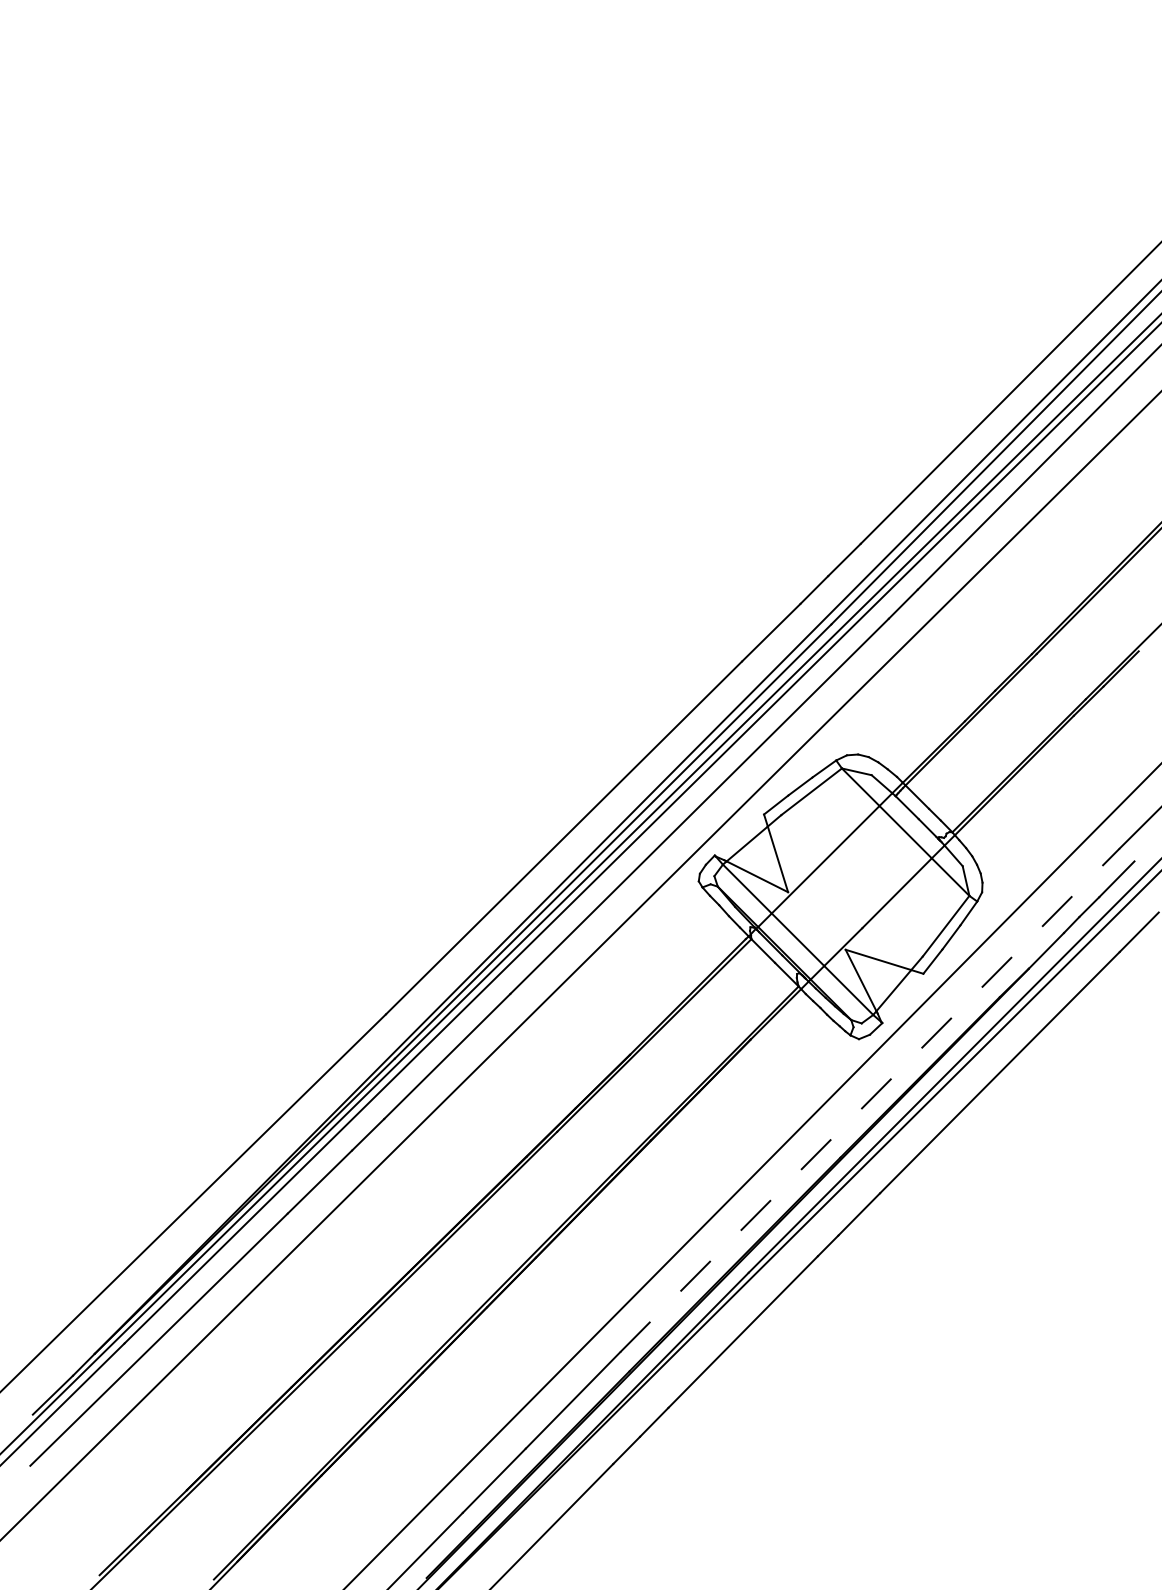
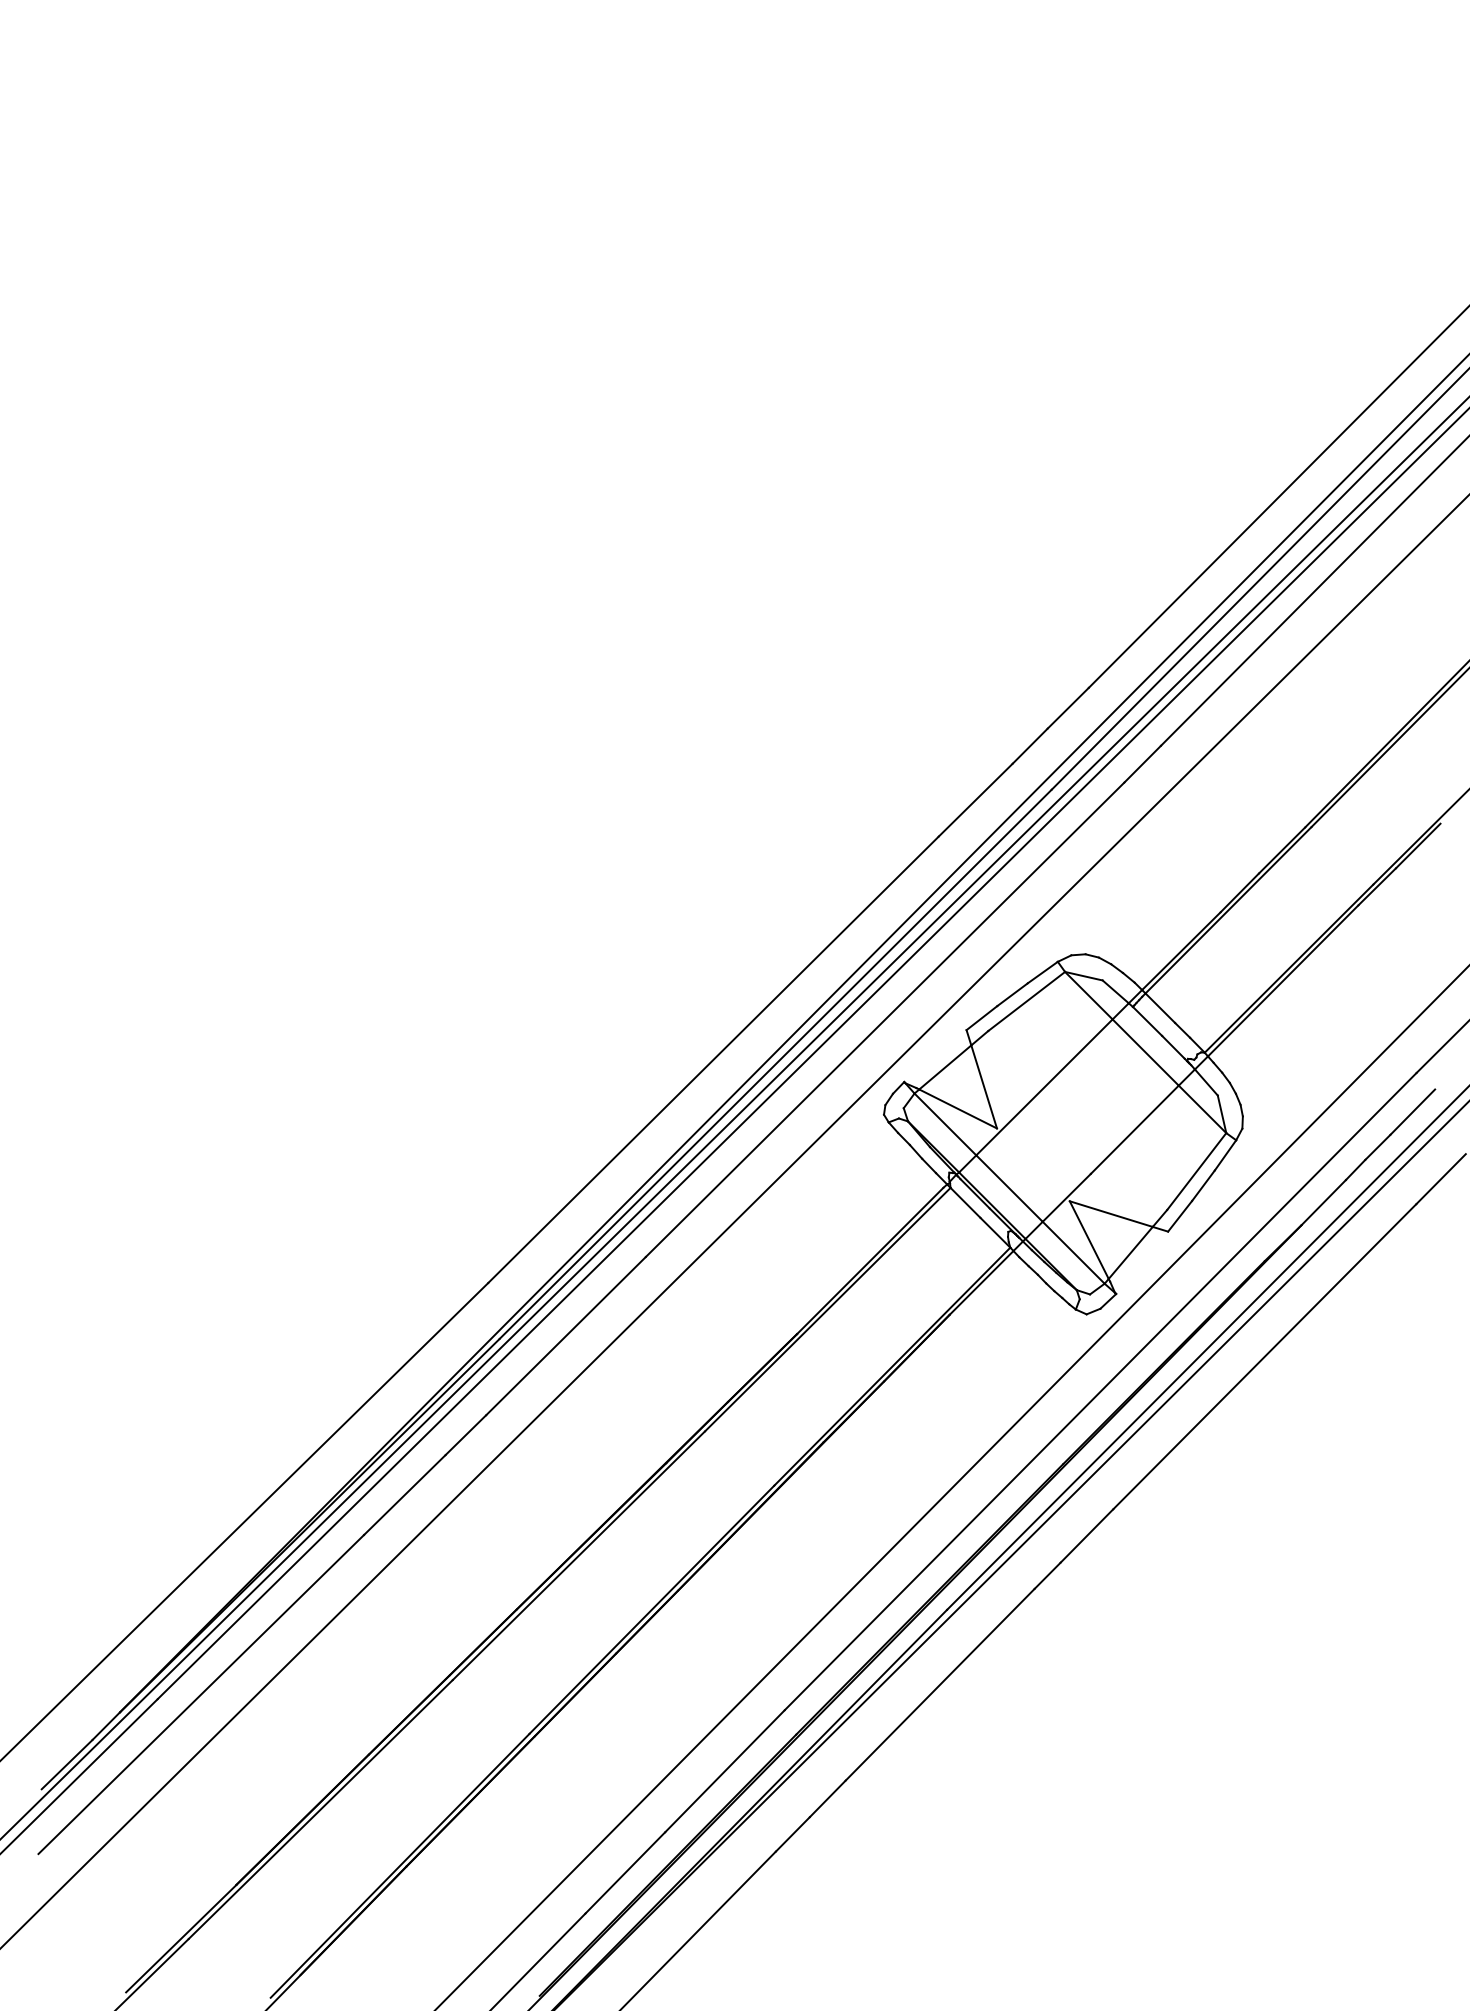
line: (869, 1100) -> (1100, 1391), dashed -> solid

